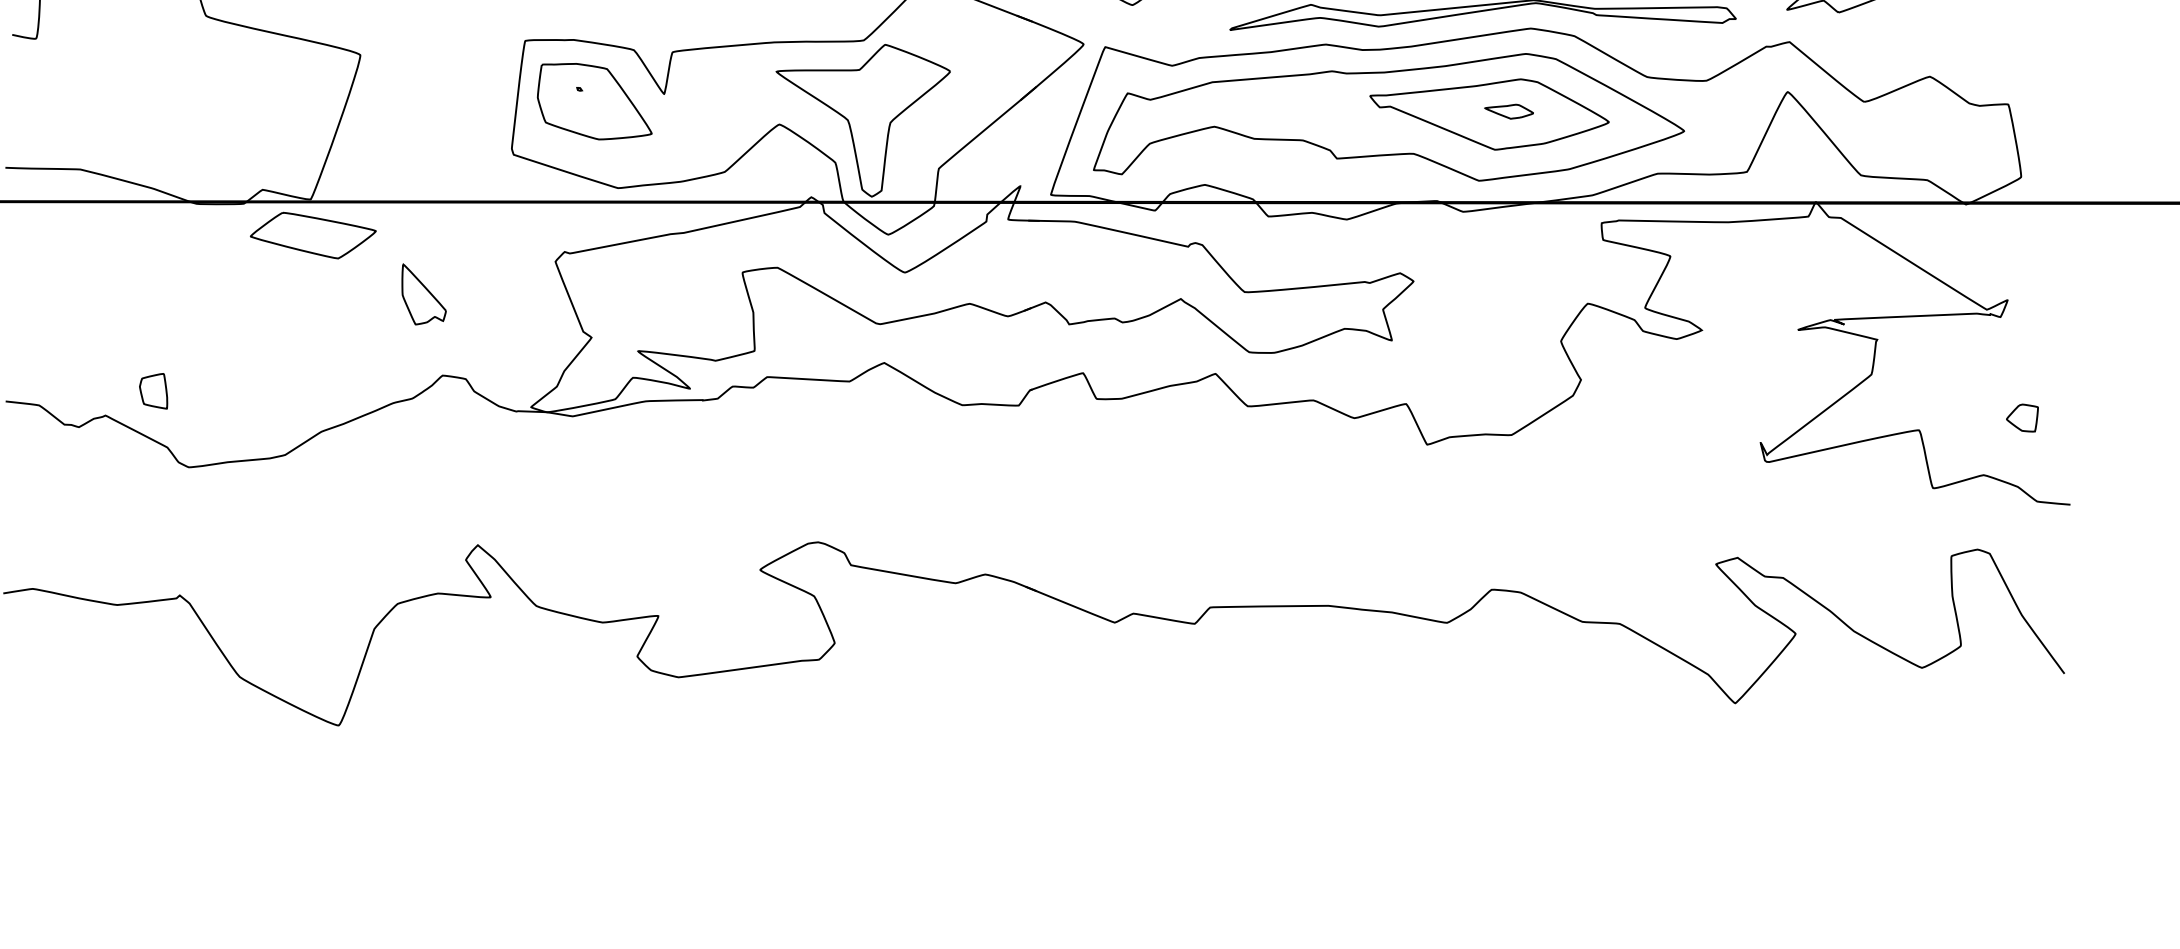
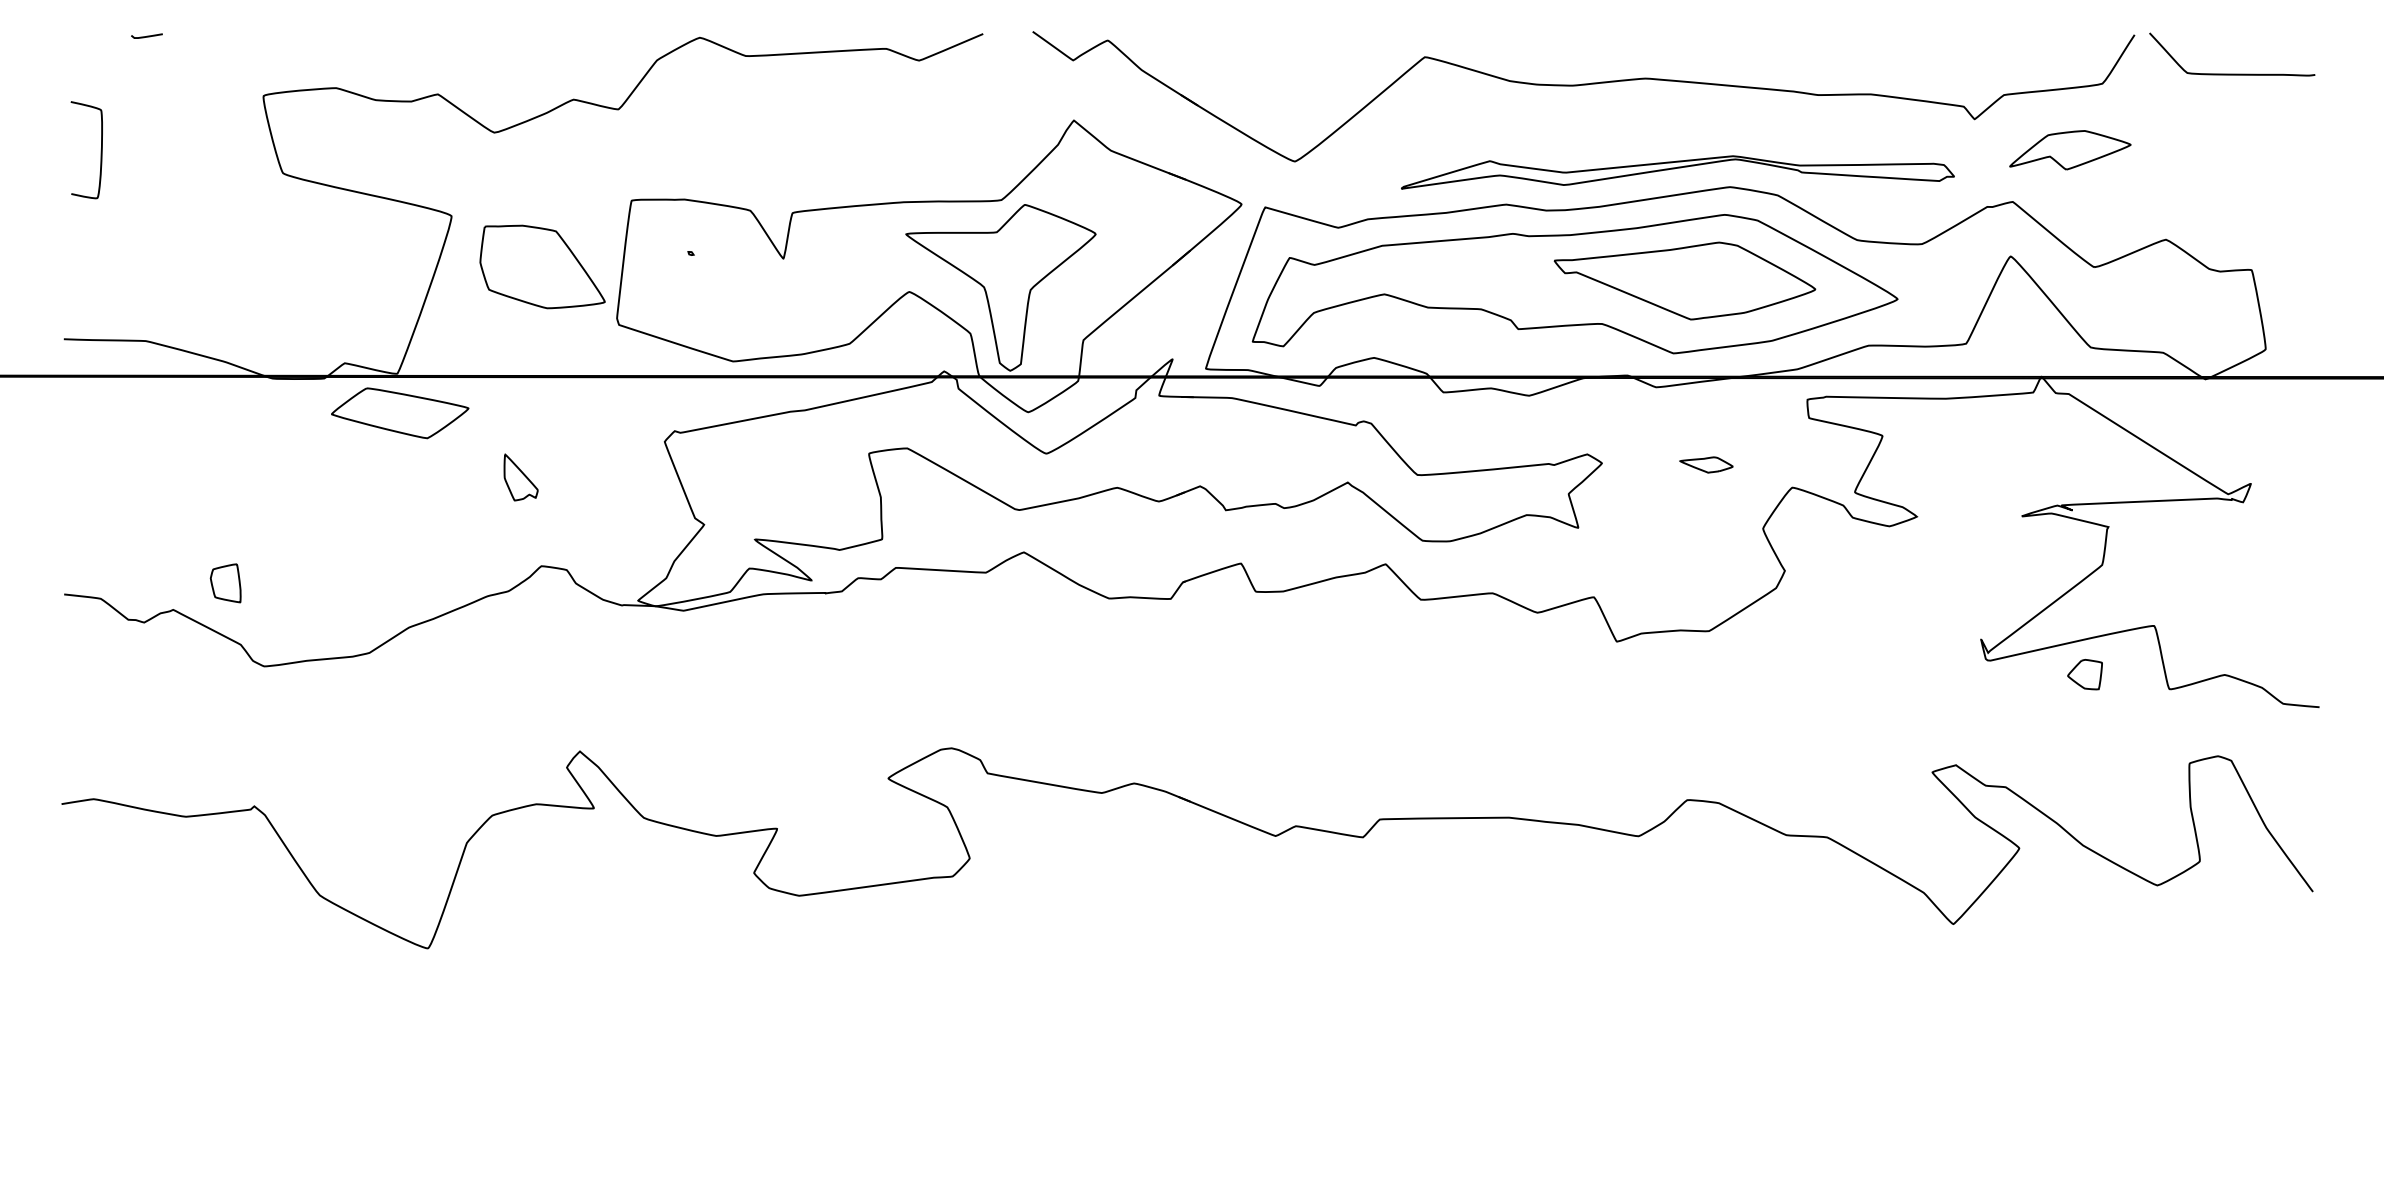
part: (594, 101) -> (542, 266), moved
part: (1509, 111) -> (1706, 464), moved
part: (423, 294) -> (520, 477), size x0.7
part: (2021, 417) -> (2084, 674), moved

